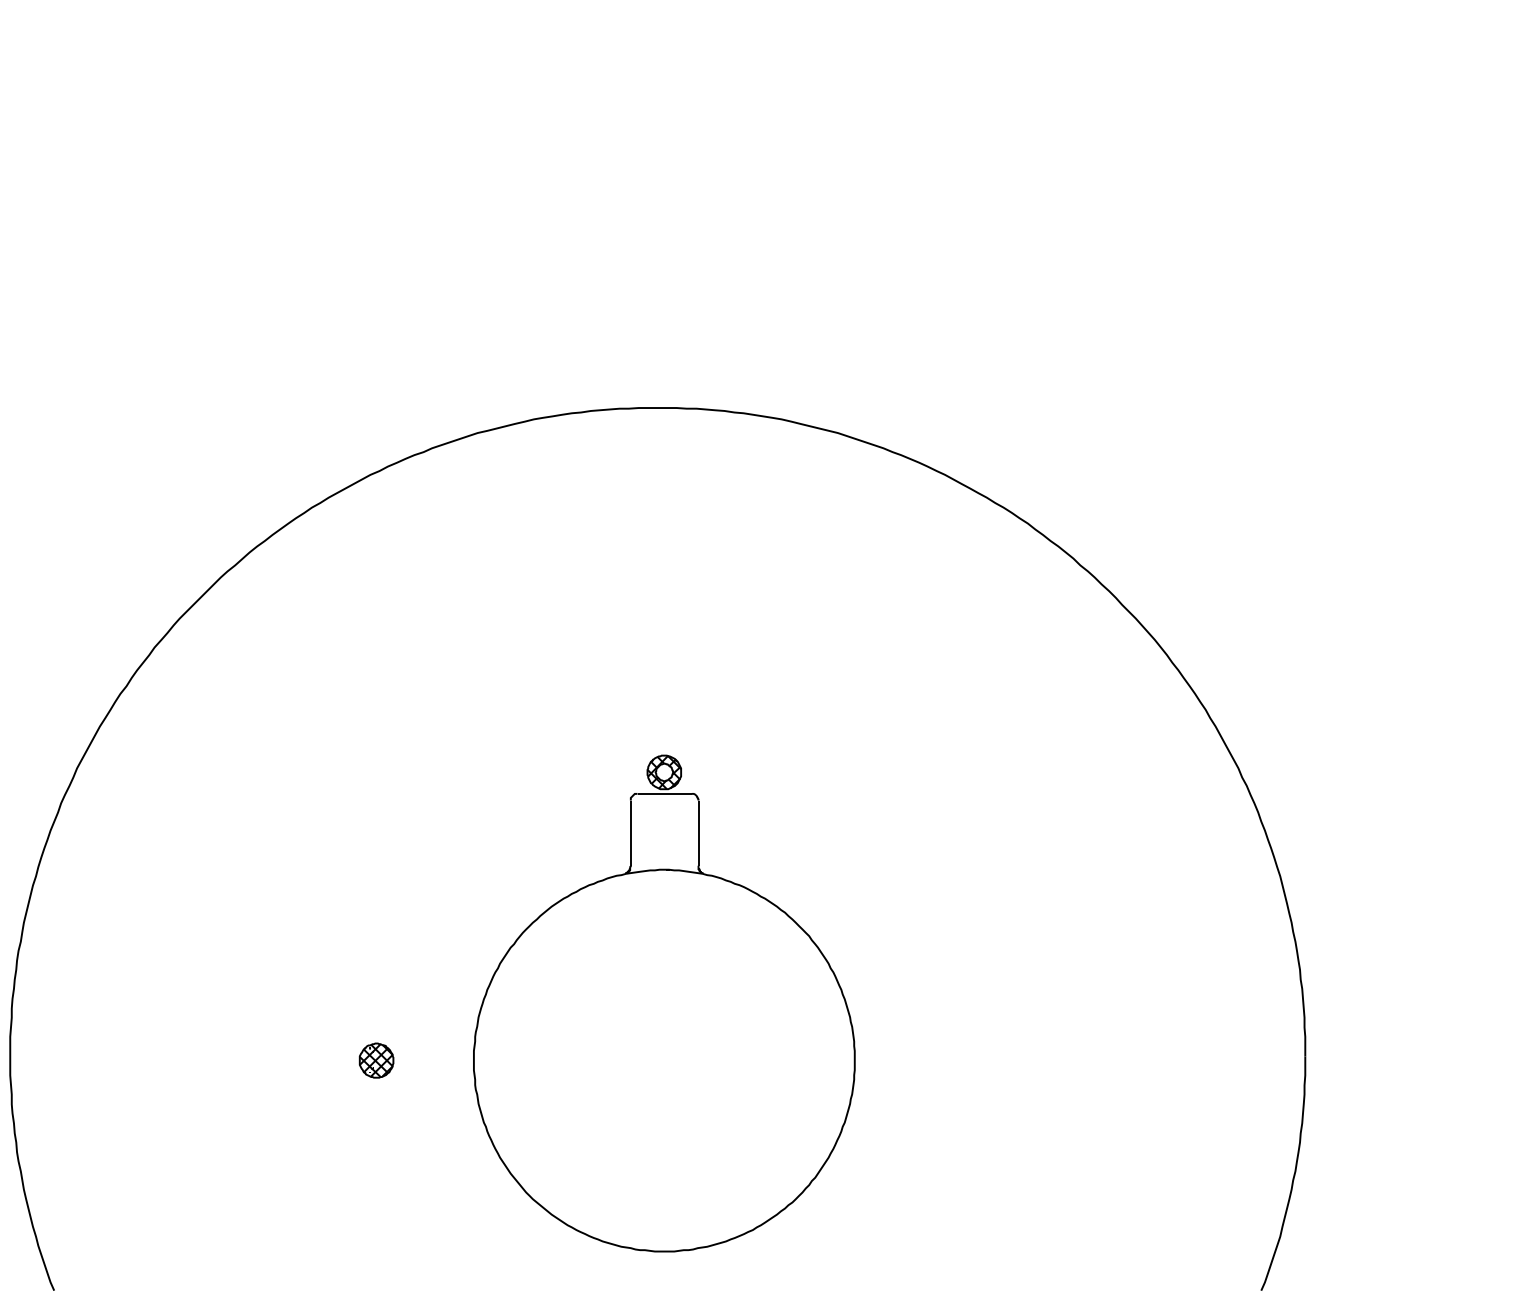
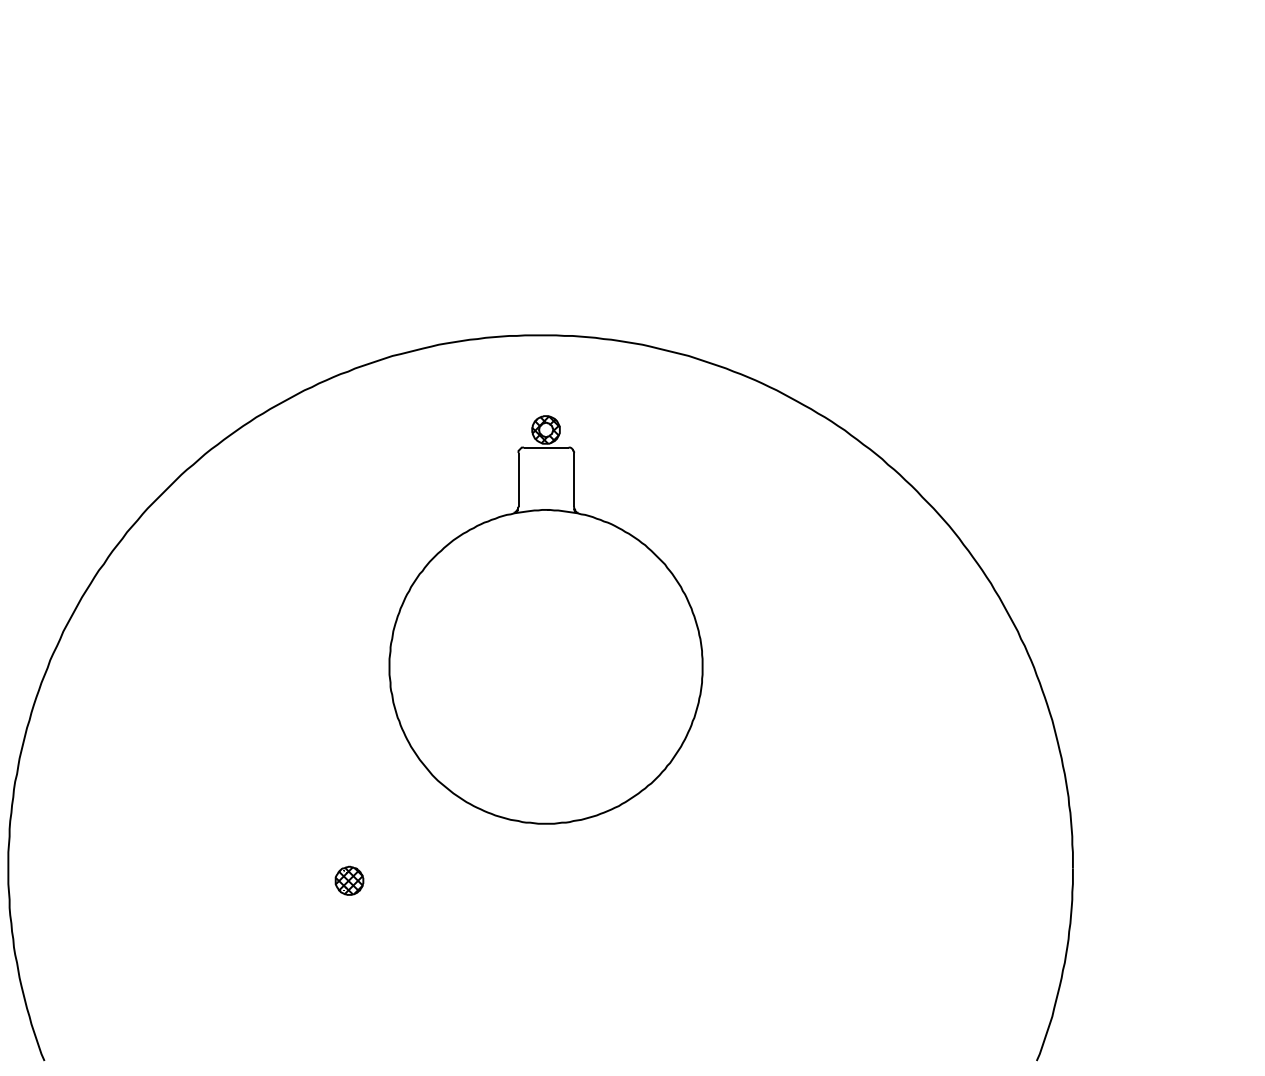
part: (663, 1003) -> (545, 619), moved
part: (376, 1060) -> (349, 880), moved

